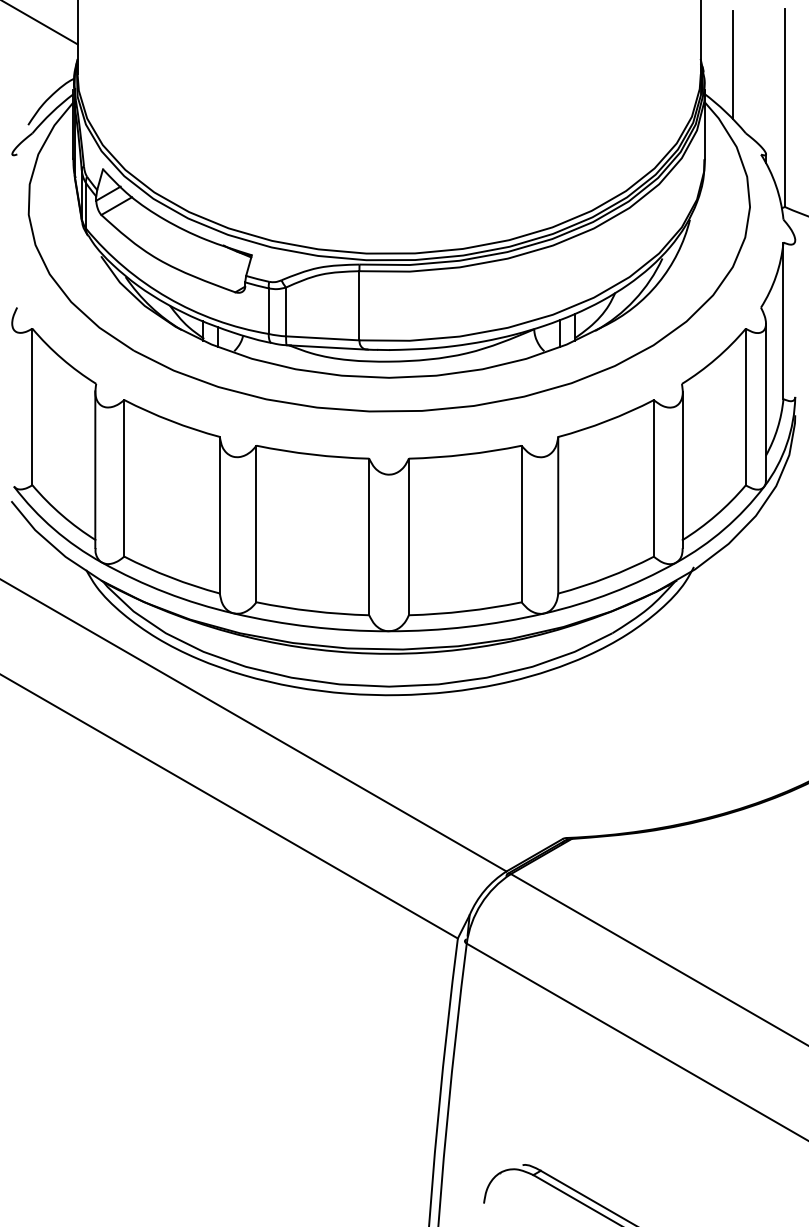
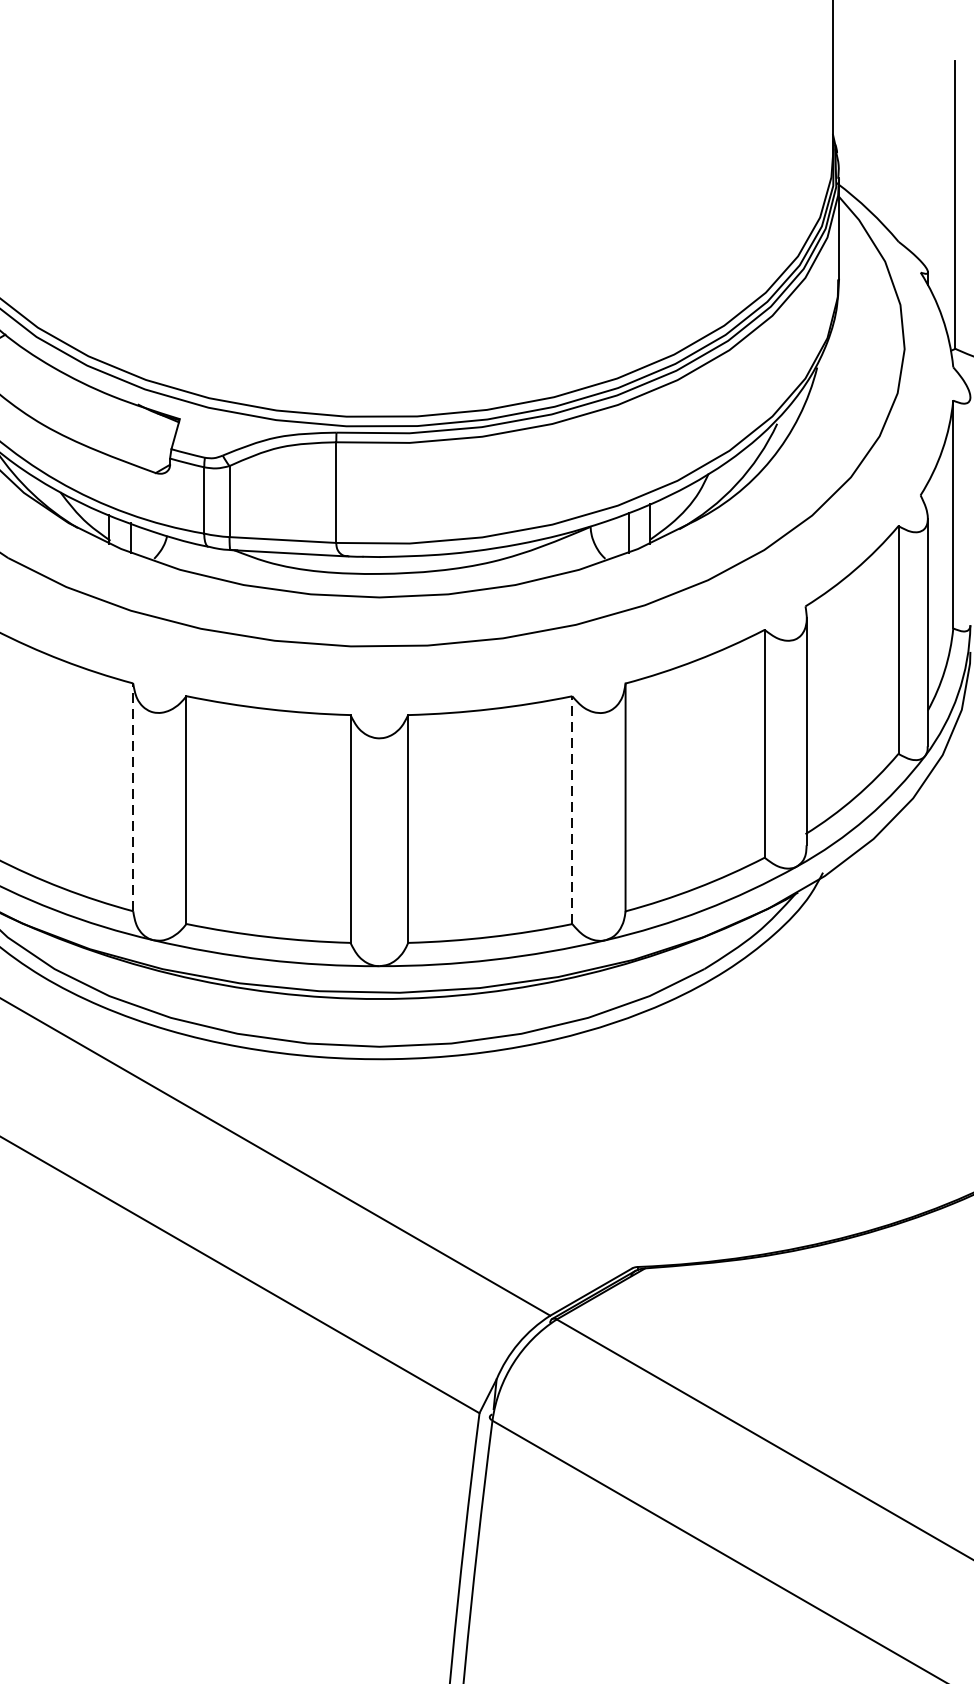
line: (732, 64) -> (879, 141), removed
line: (219, 514) -> (132, 796), solid -> dashed
line: (521, 523) -> (572, 809), solid -> dashed

